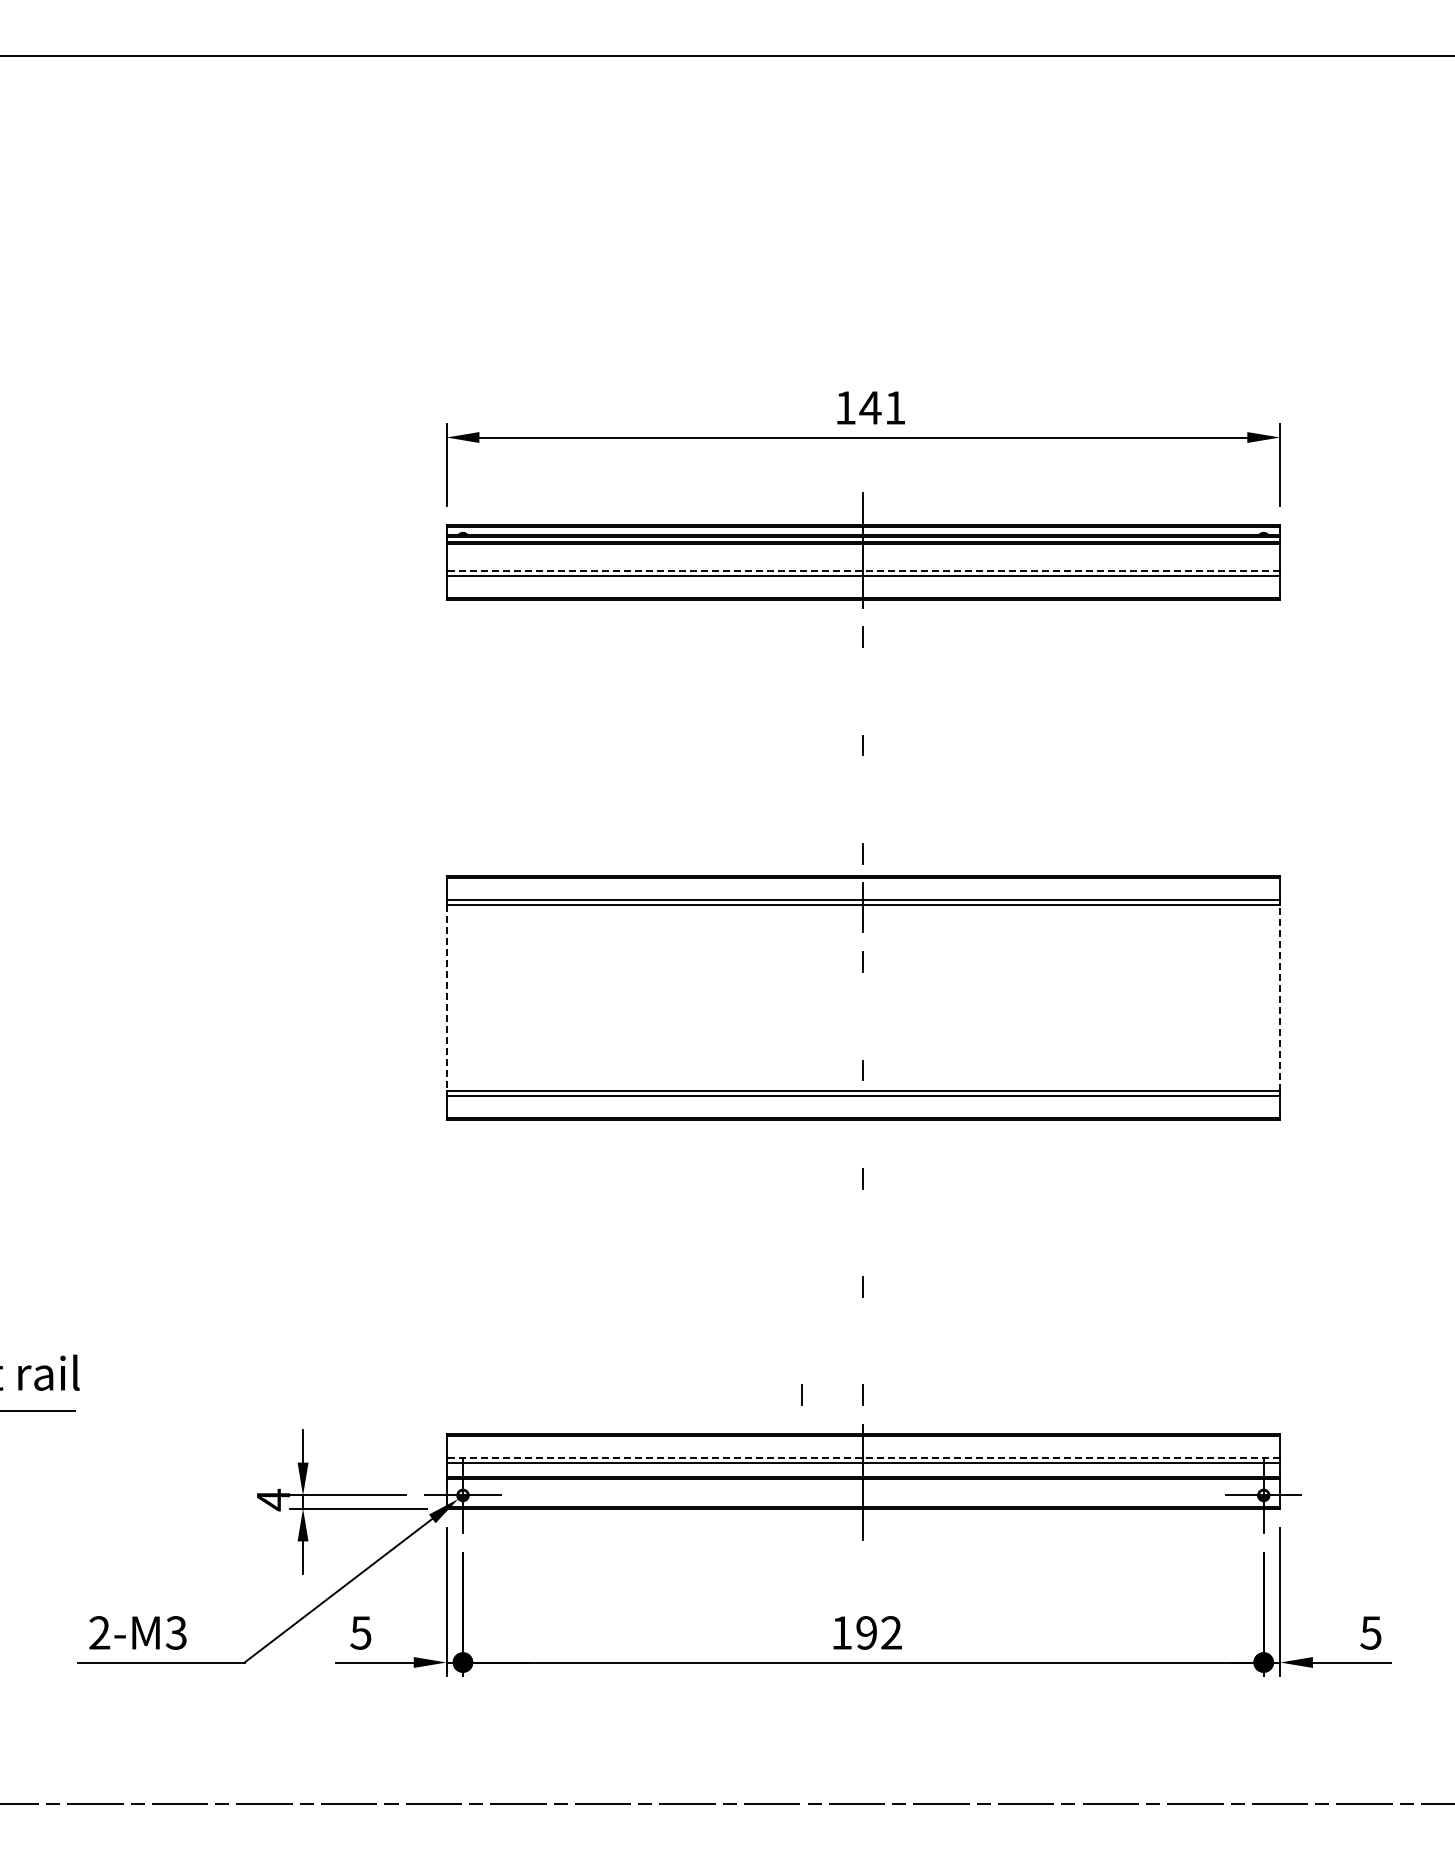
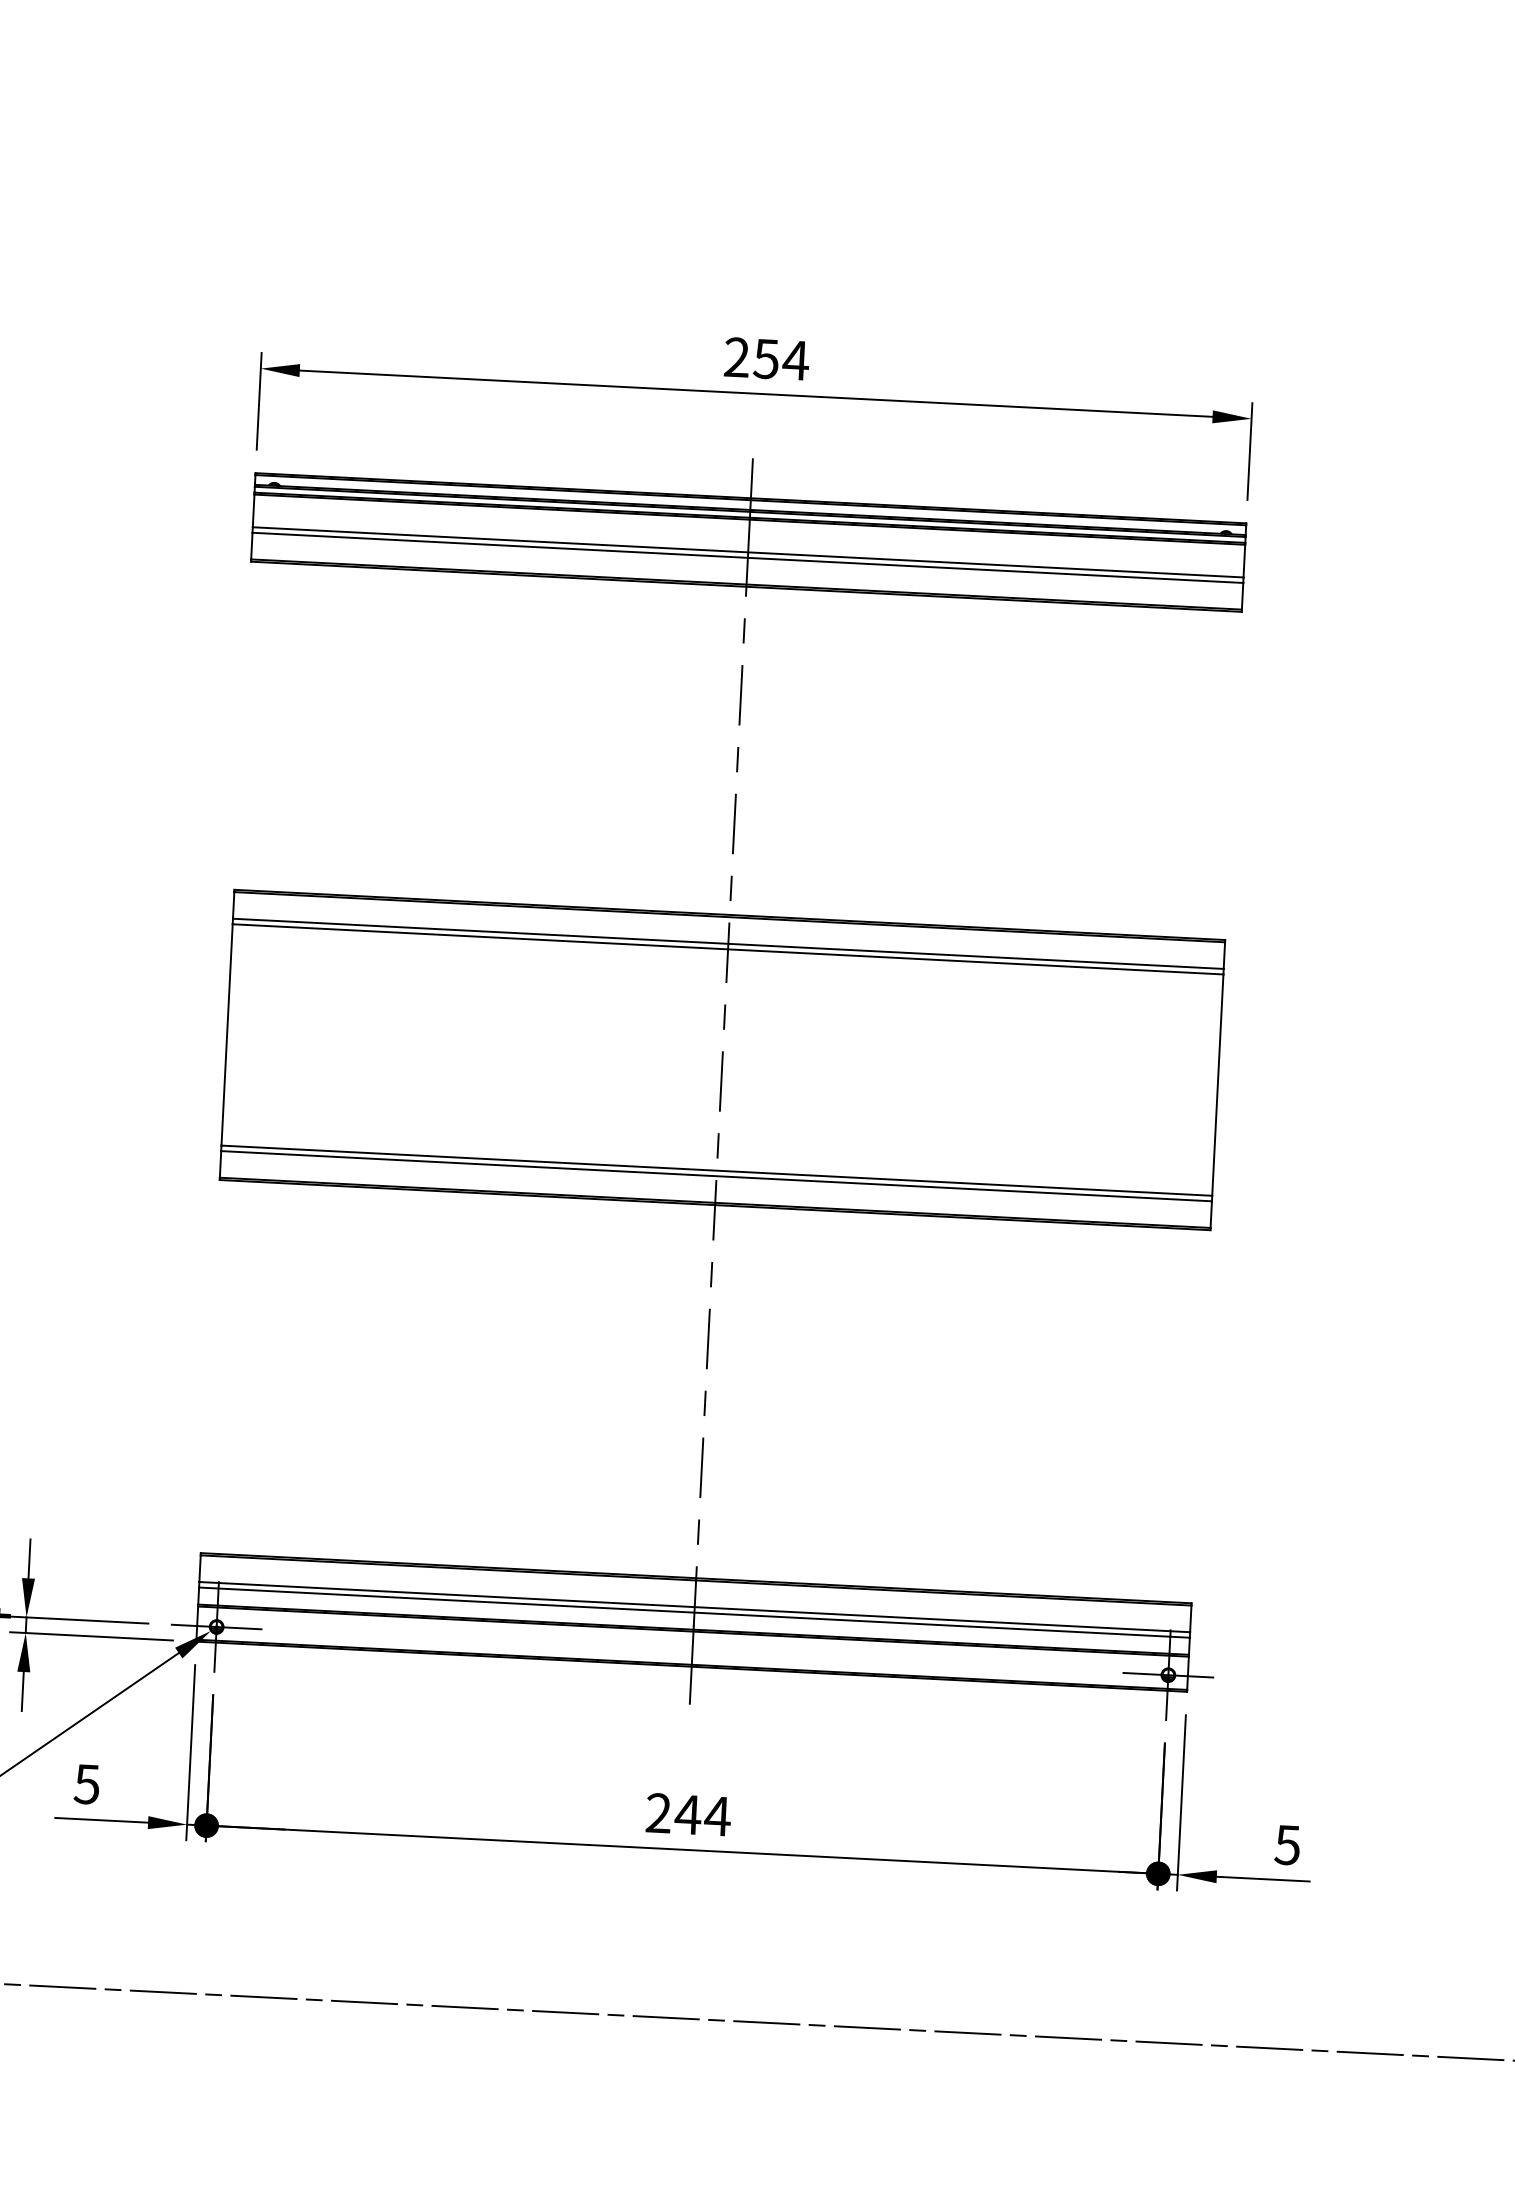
text: (870, 407) -> (766, 358), 141 -> 254
line: (863, 570) -> (748, 551), dashed -> solid
line: (863, 690) -> (741, 694), added
line: (863, 799) -> (734, 823), added
line: (1280, 997) -> (1218, 1084), dashed -> solid
line: (446, 998) -> (226, 1035), dashed -> solid
line: (863, 1015) -> (721, 1080), added
line: (863, 1124) -> (715, 1210), added
line: (863, 1232) -> (708, 1338), added
line: (863, 1340) -> (702, 1466), added
line: (801, 1394) -> (625, 1527), removed
line: (863, 1458) -> (694, 1607), dashed -> solid
text: (866, 1632) -> (687, 1814), 192 -> 244

